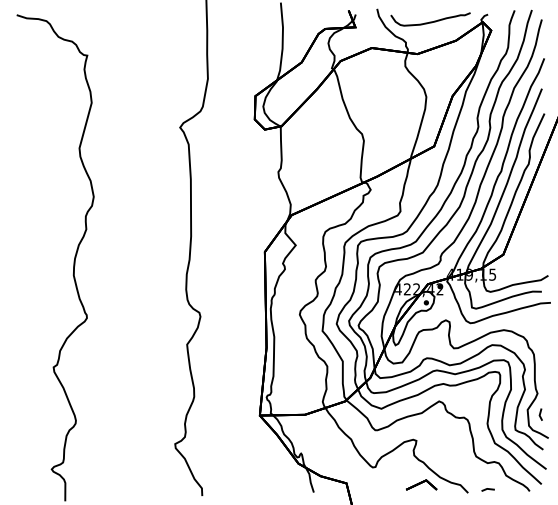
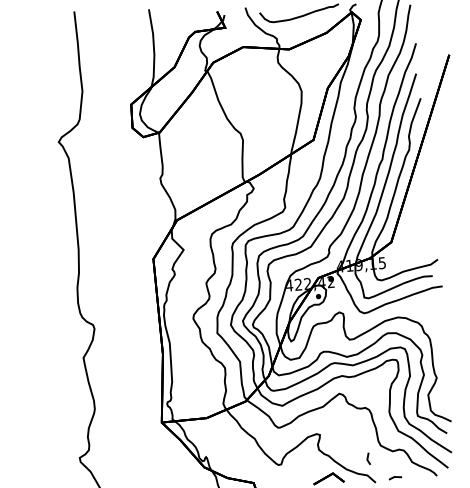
line: (540, 414) -> (368, 458), moved

